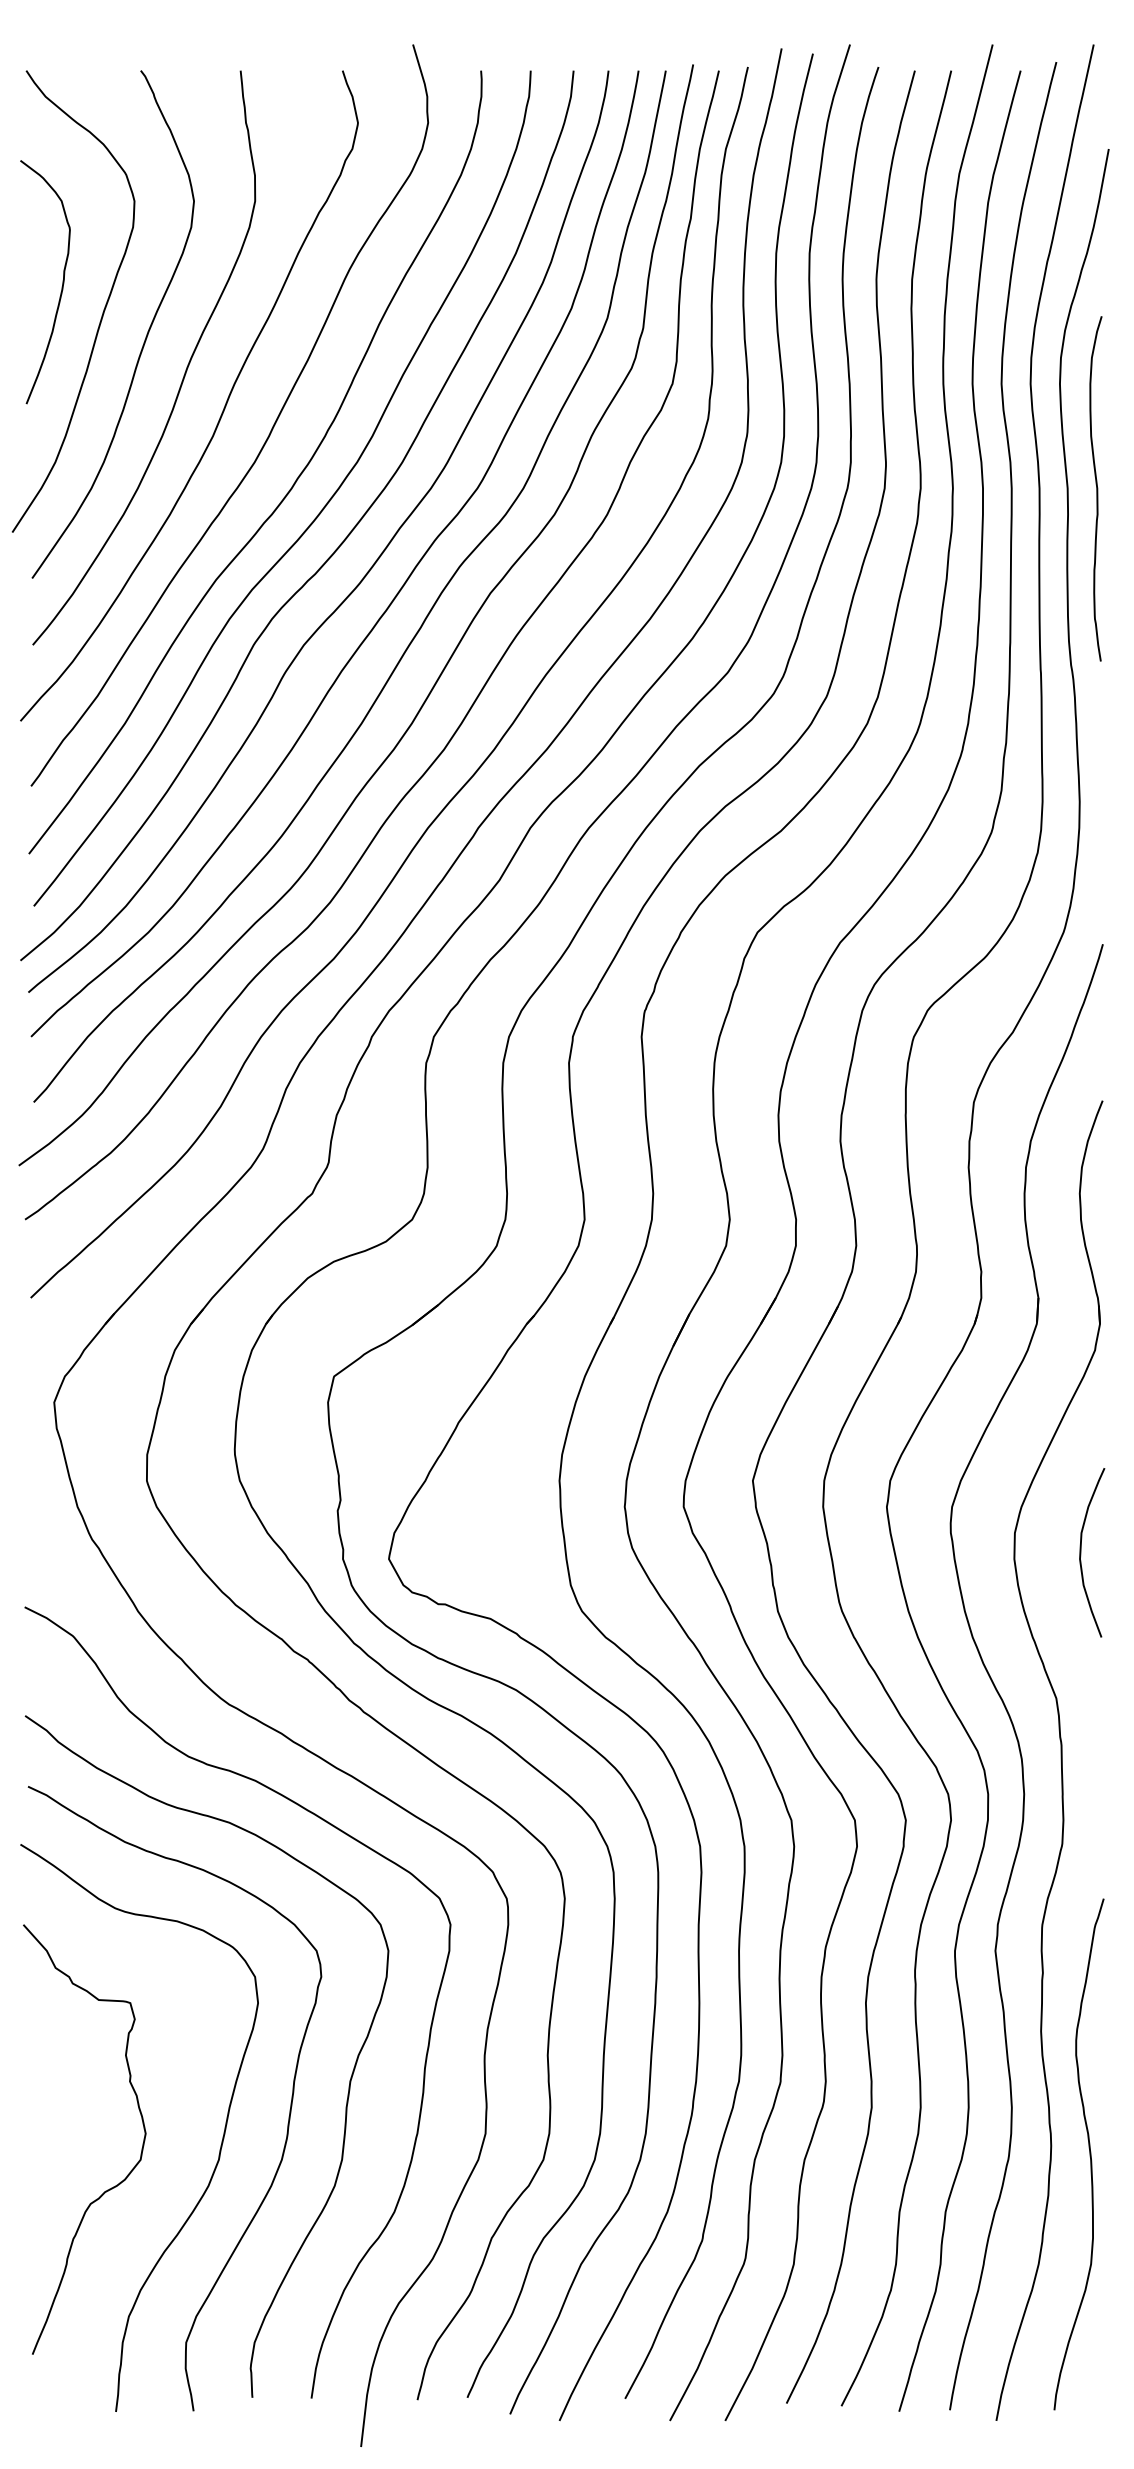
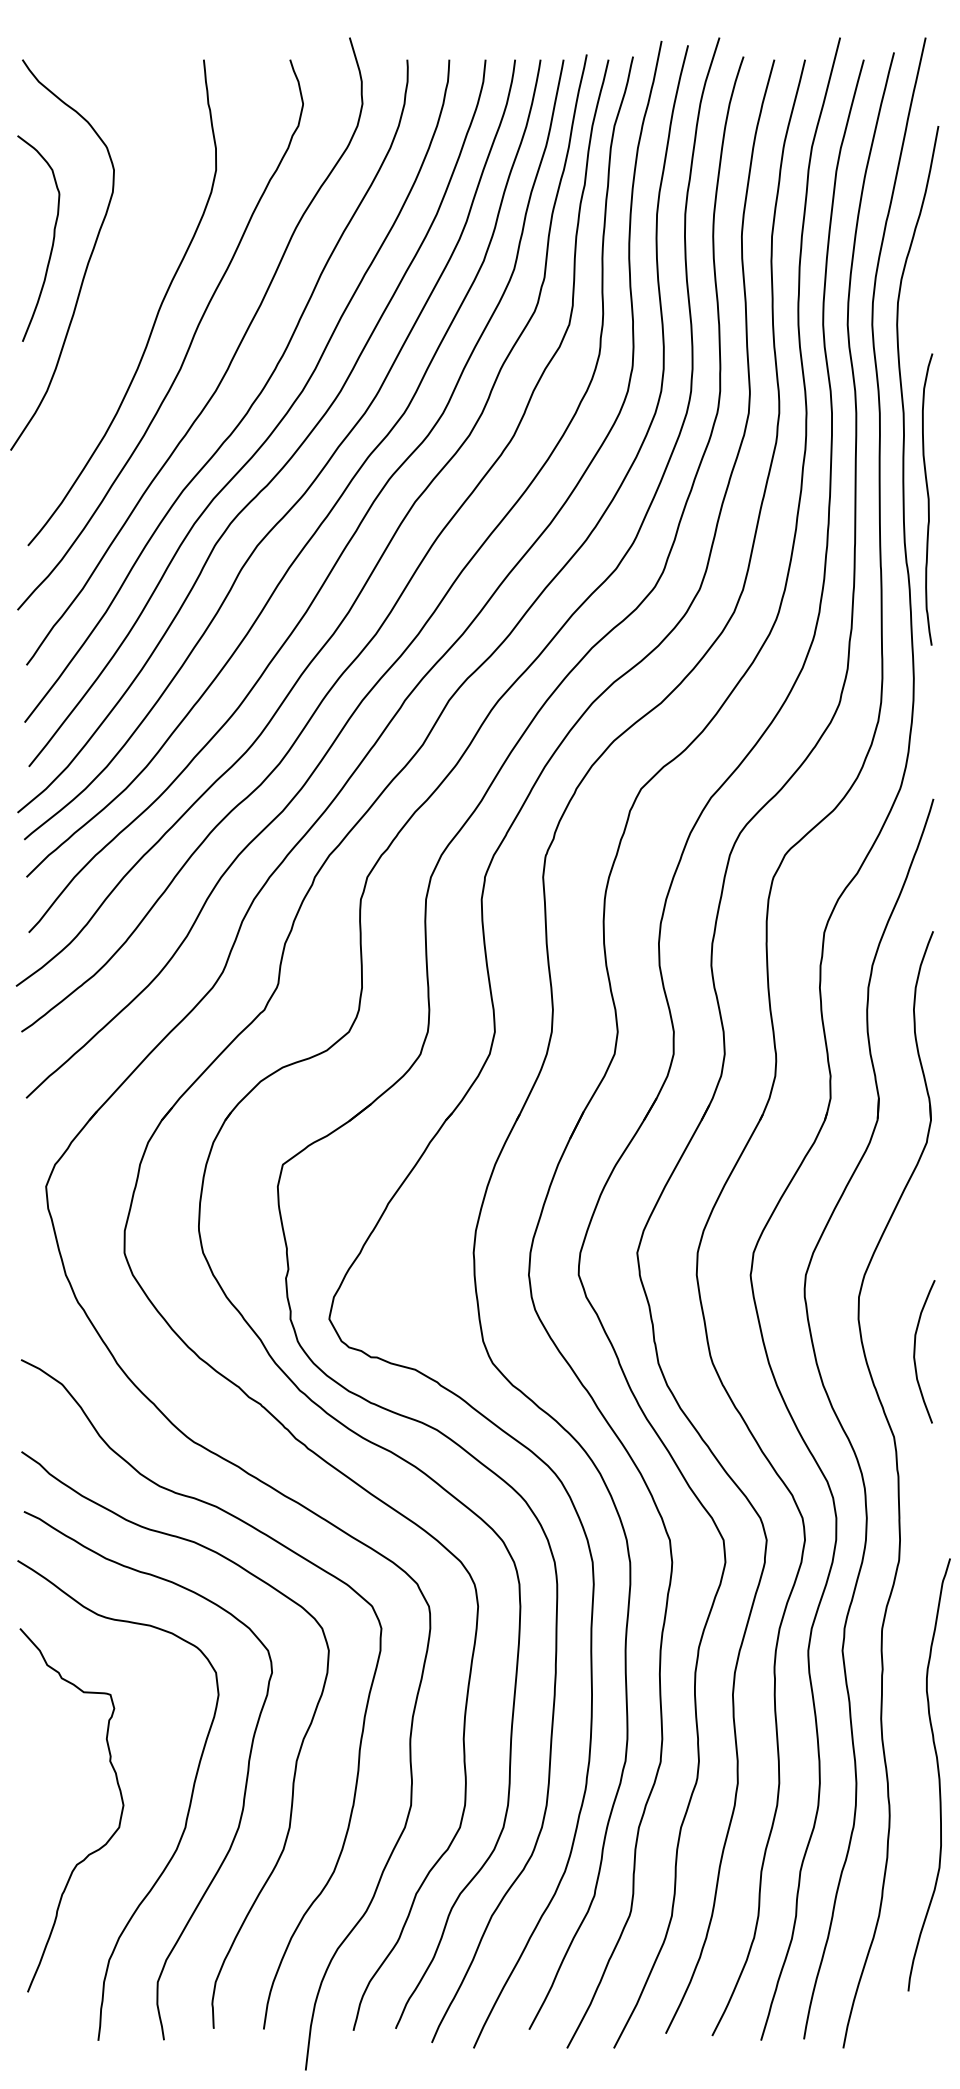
curve: (145, 335) -> (123, 283), removed
curve: (1095, 488) -> (927, 499), moved
curve: (1081, 1552) -> (915, 1351), moved
curve: (1088, 2152) -> (937, 1773), moved

